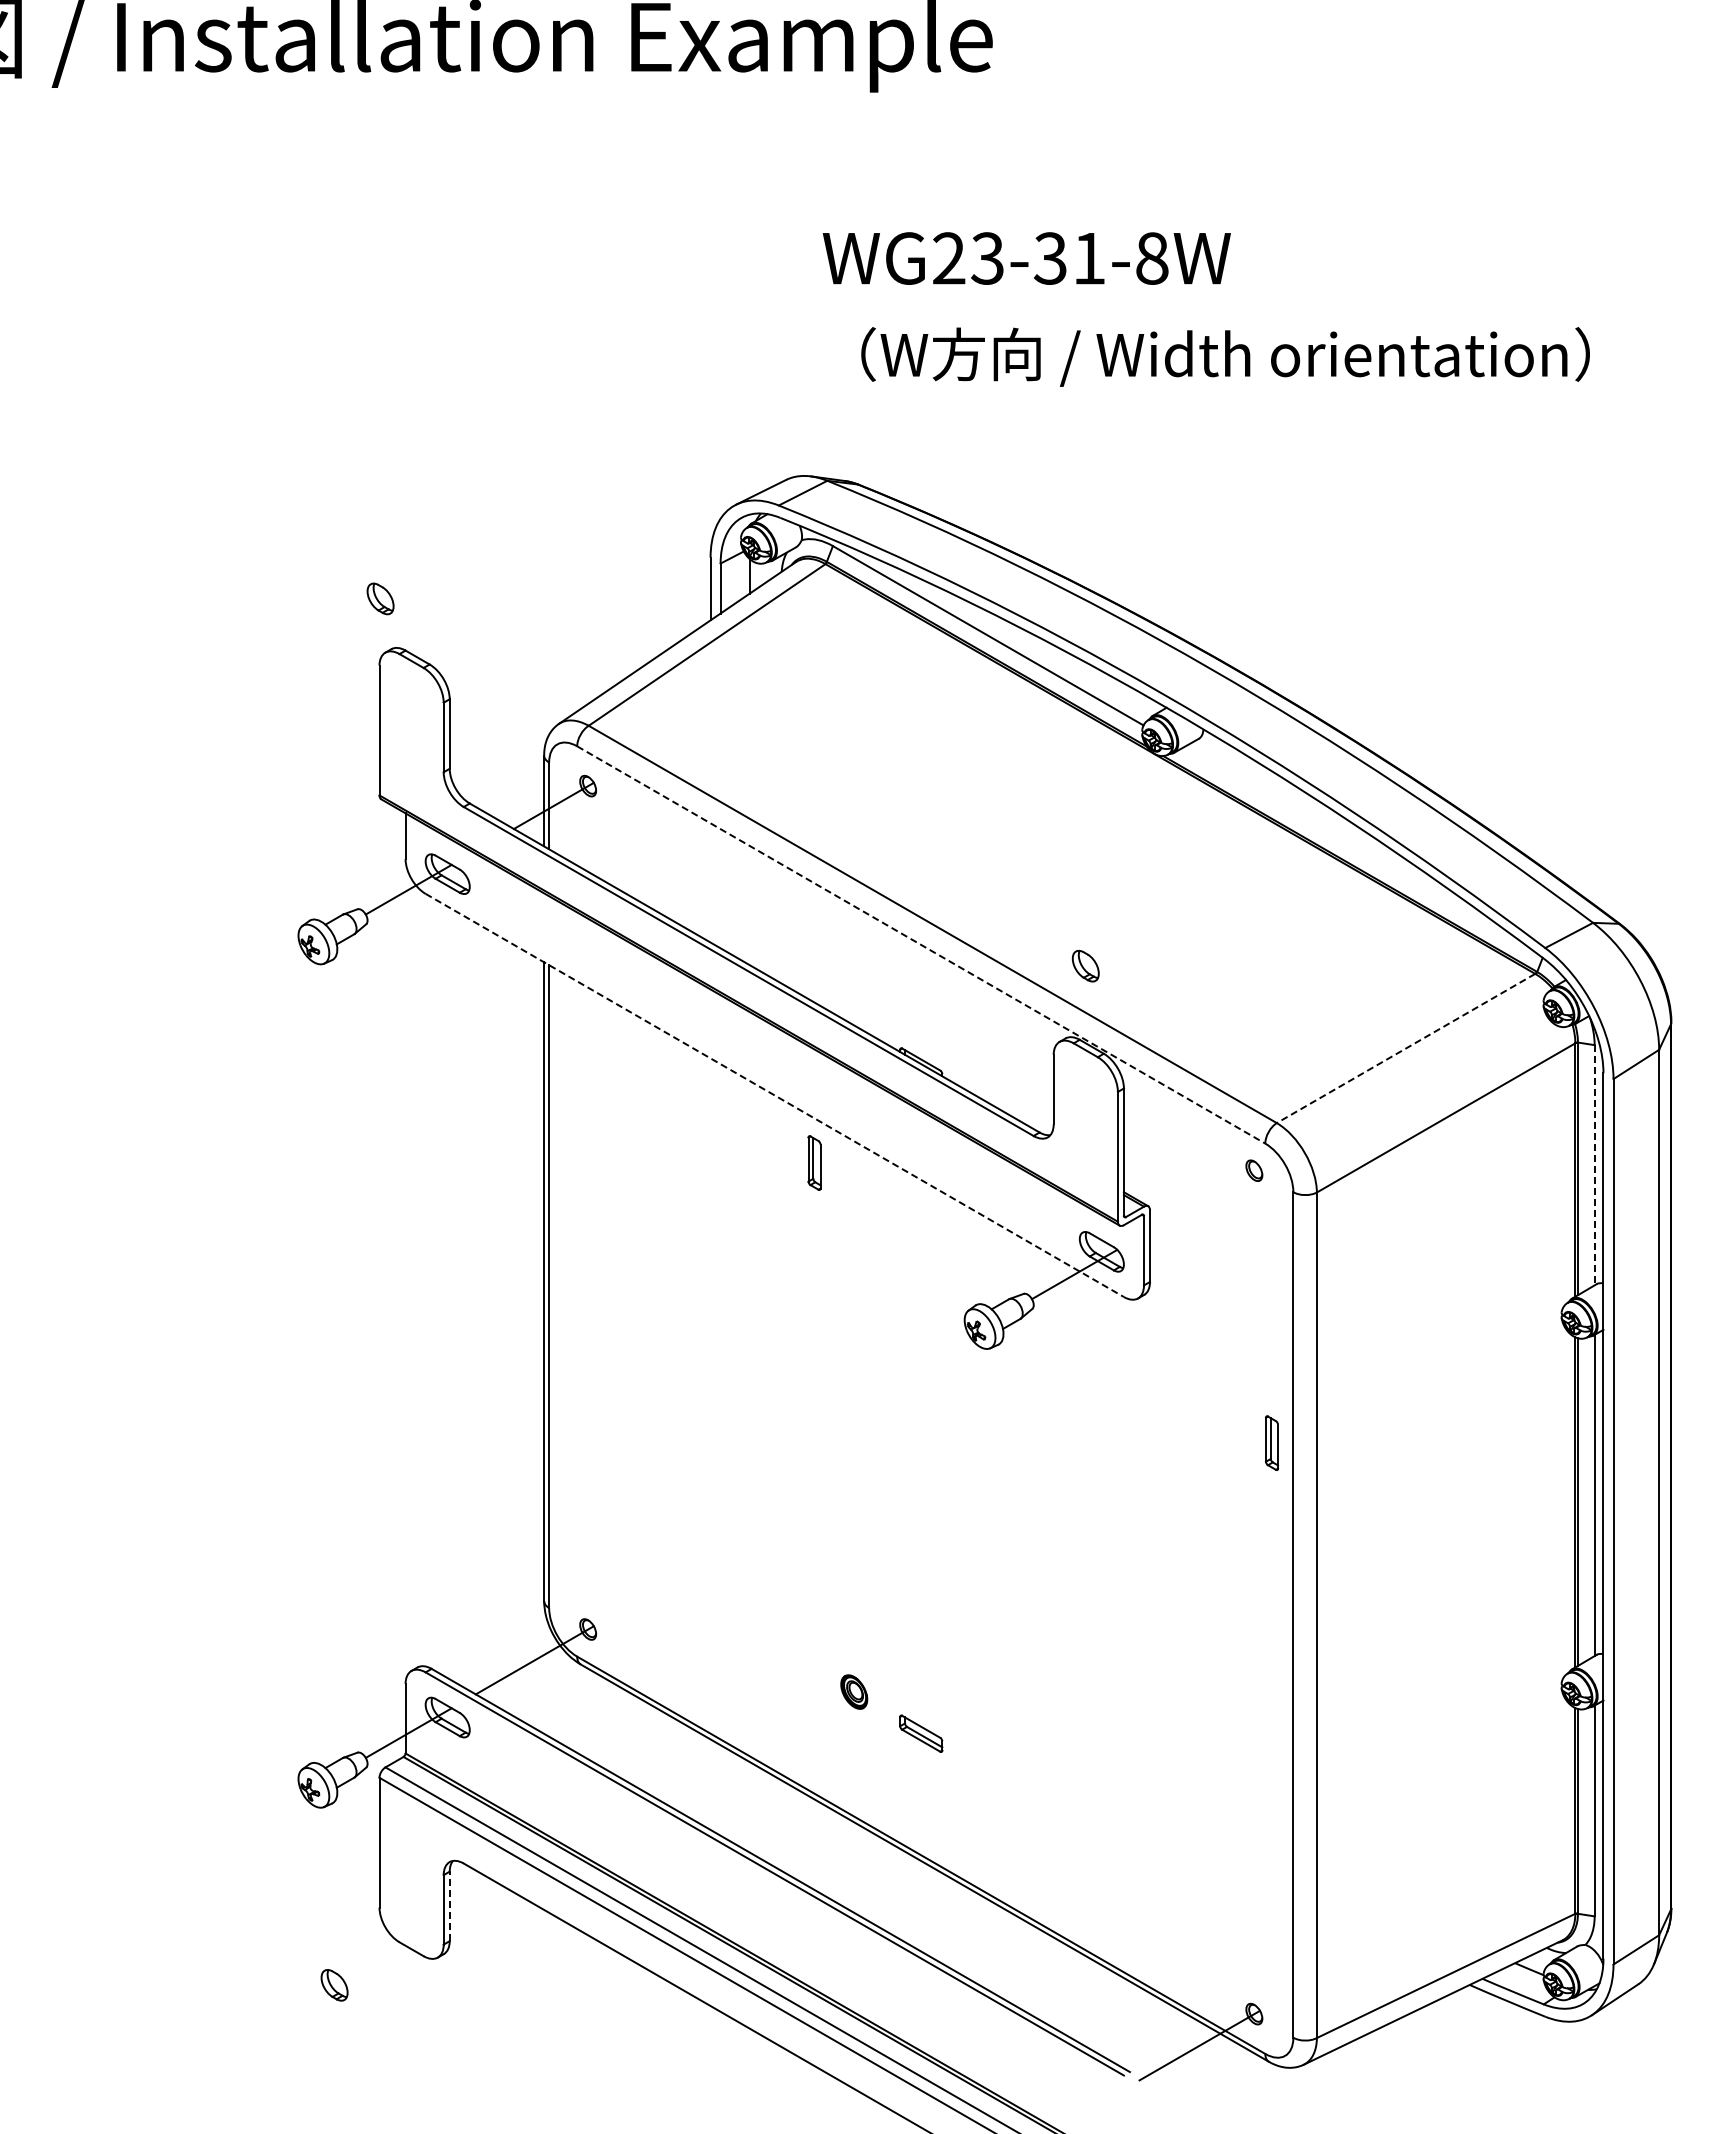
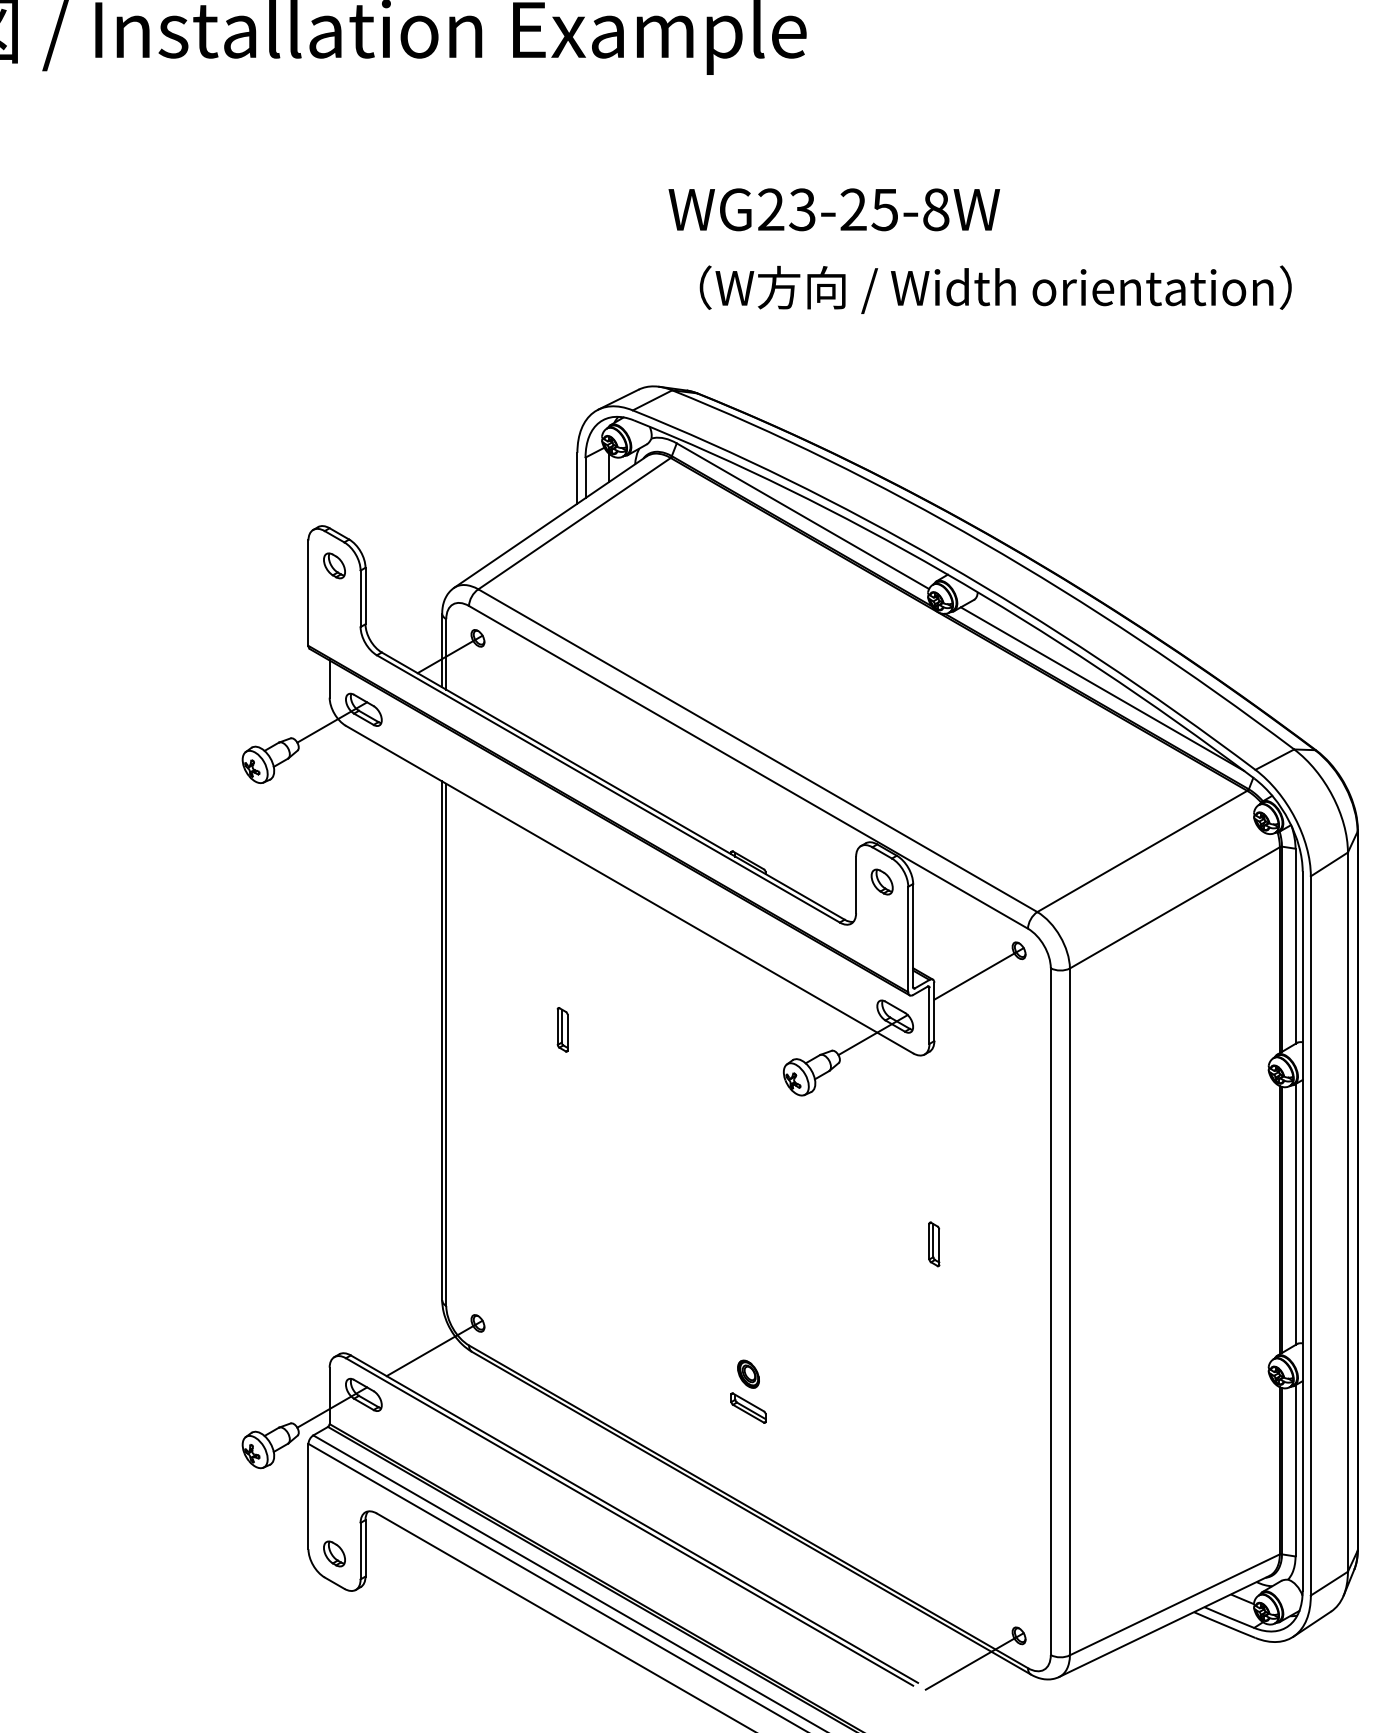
text: (1069, 258) -> (868, 209), WG23-31-8W -> WG23-25-8W
part: (380, 598) -> (334, 565), moved
line: (1356, 848) -> (1102, 689), added
line: (921, 945) -> (748, 767), dashed -> solid
part: (1085, 965) -> (881, 881), moved
line: (1405, 1048) -> (1141, 851), dashed -> solid
line: (775, 1095) -> (630, 889), dashed -> solid
part: (814, 1162) -> (562, 1029), moved
line: (1594, 1165) -> (1295, 946), dashed -> solid
line: (1205, 1199) -> (979, 974), added
part: (1272, 1442) -> (934, 1243), moved
part: (854, 1691) -> (748, 1373), moved
line: (449, 1906) -> (365, 1548), dashed -> solid
part: (334, 1985) -> (334, 1554), moved

